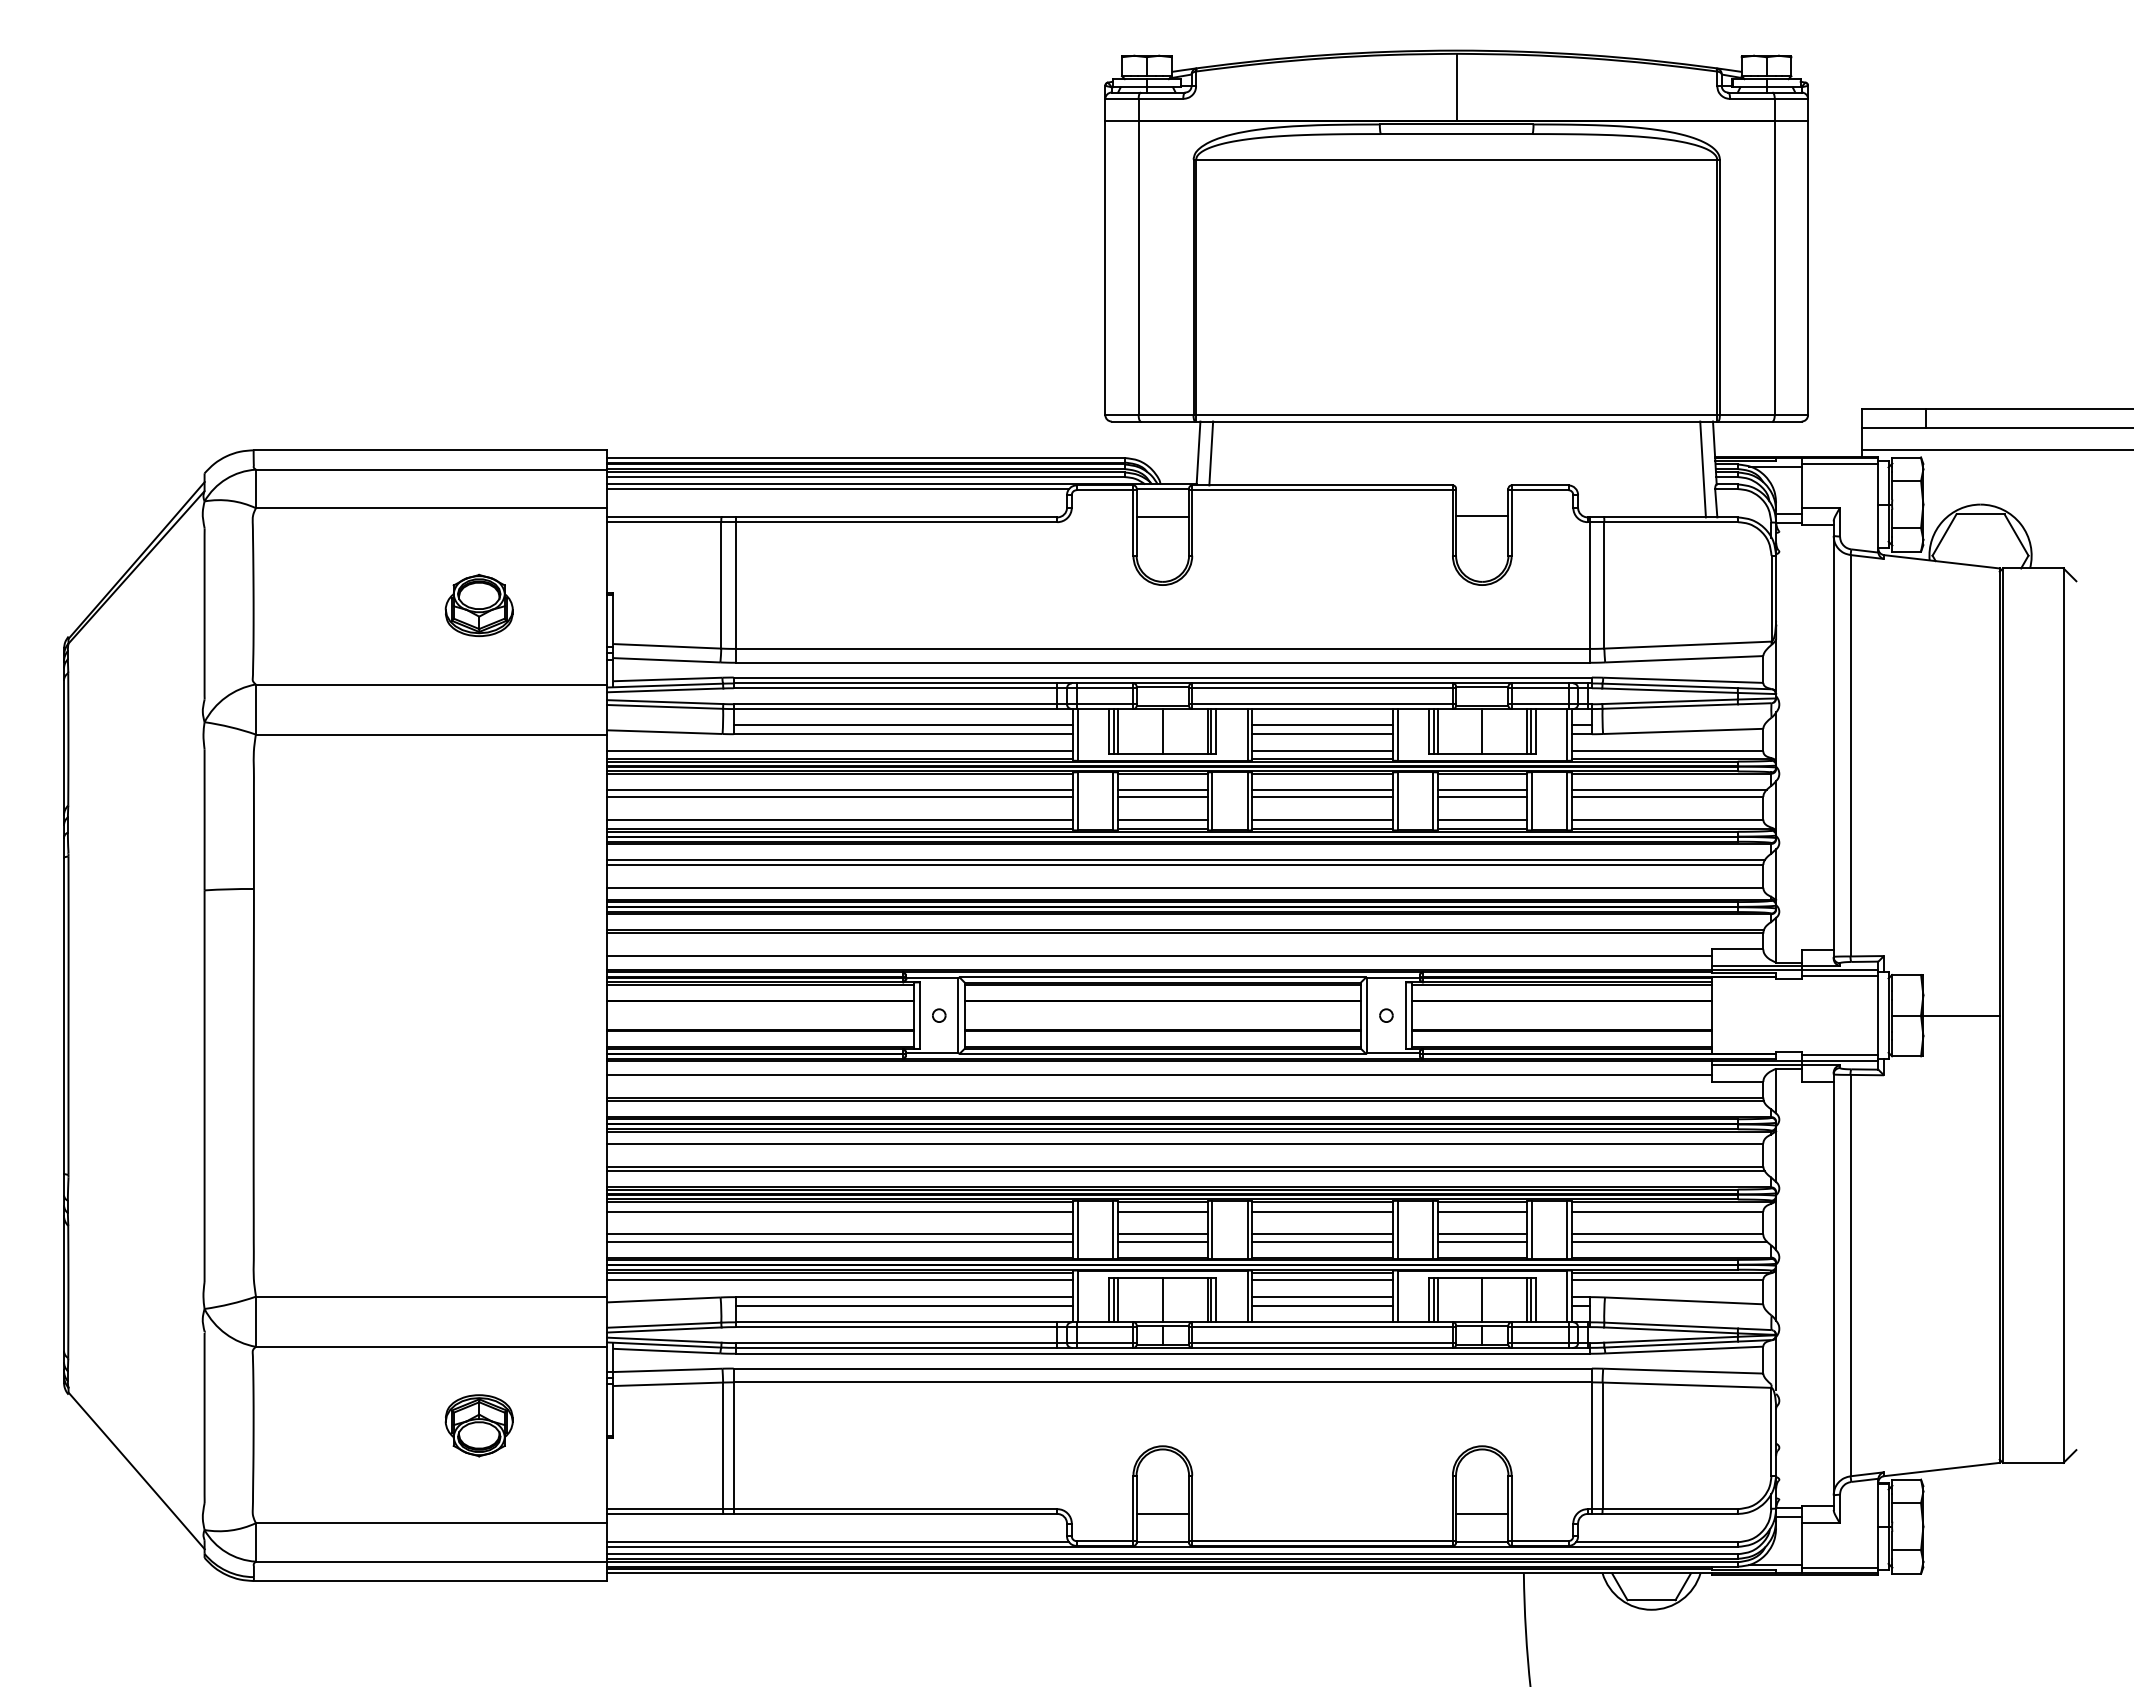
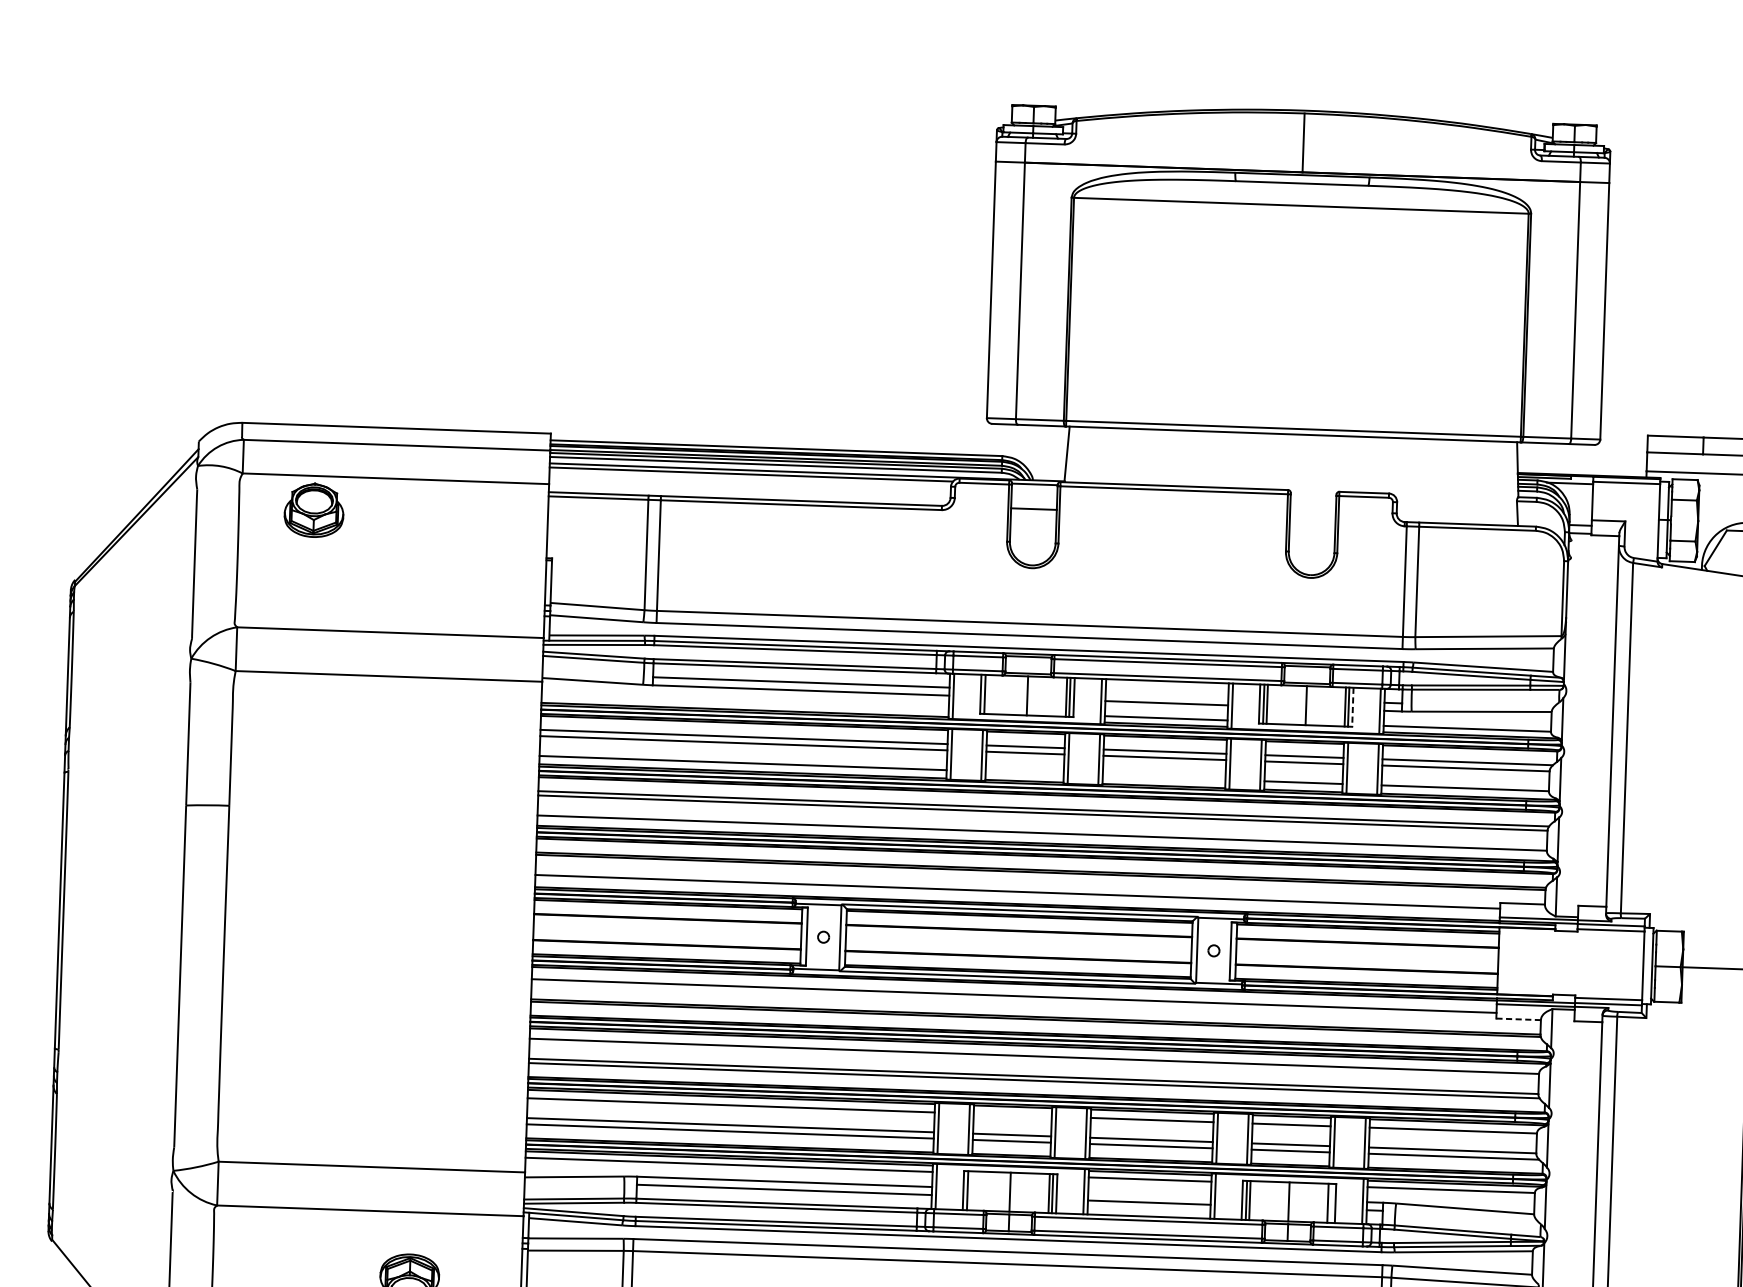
line: (1211, 453) -> (1078, 454), removed
line: (1702, 469) -> (1506, 483), removed
line: (1482, 516) -> (1313, 518), removed
part: (478, 604) -> (313, 509), moved
line: (1322, 725) -> (1166, 695), removed
line: (1118, 731) -> (988, 694), removed
line: (1535, 731) -> (1352, 707), solid -> dashed
line: (840, 751) -> (745, 703), removed
line: (1162, 819) -> (1024, 772), removed
line: (1322, 819) -> (1164, 777), removed
line: (1737, 1081) -> (1518, 1019), solid -> dashed
line: (1162, 1211) -> (1012, 1114), removed
line: (1322, 1297) -> (1149, 1194), removed
line: (1118, 1299) -> (971, 1190), removed
line: (1530, 1299) -> (1331, 1203), removed

